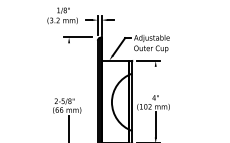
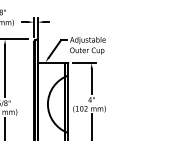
line: (69, 68) -> (5, 70), added
line: (155, 78) -> (91, 80), added

